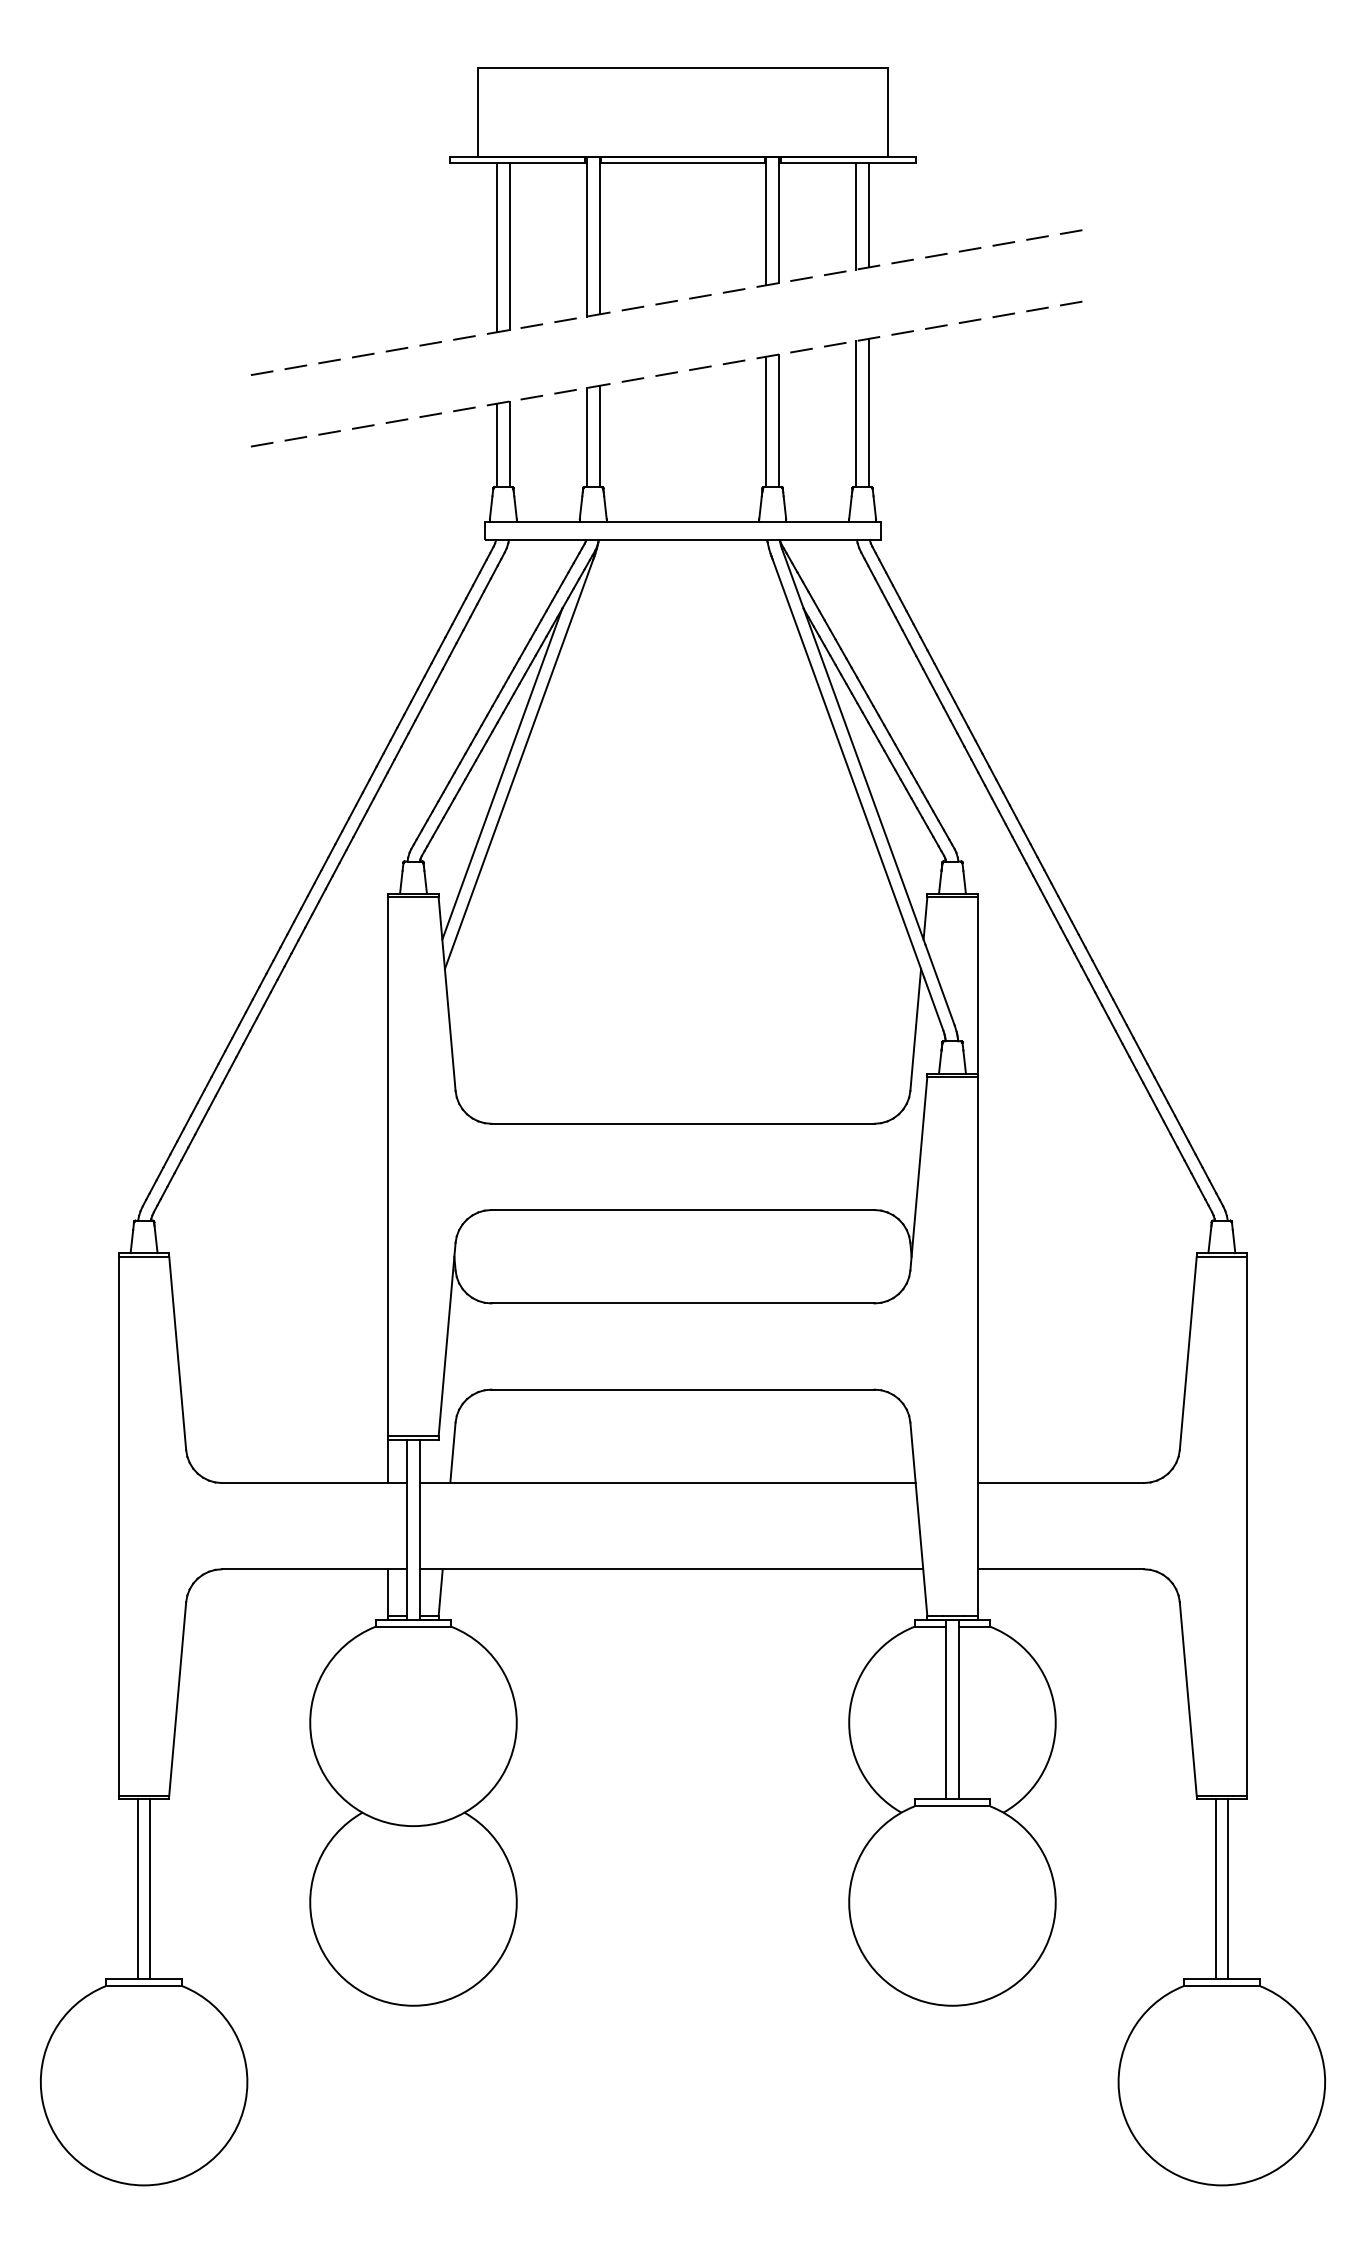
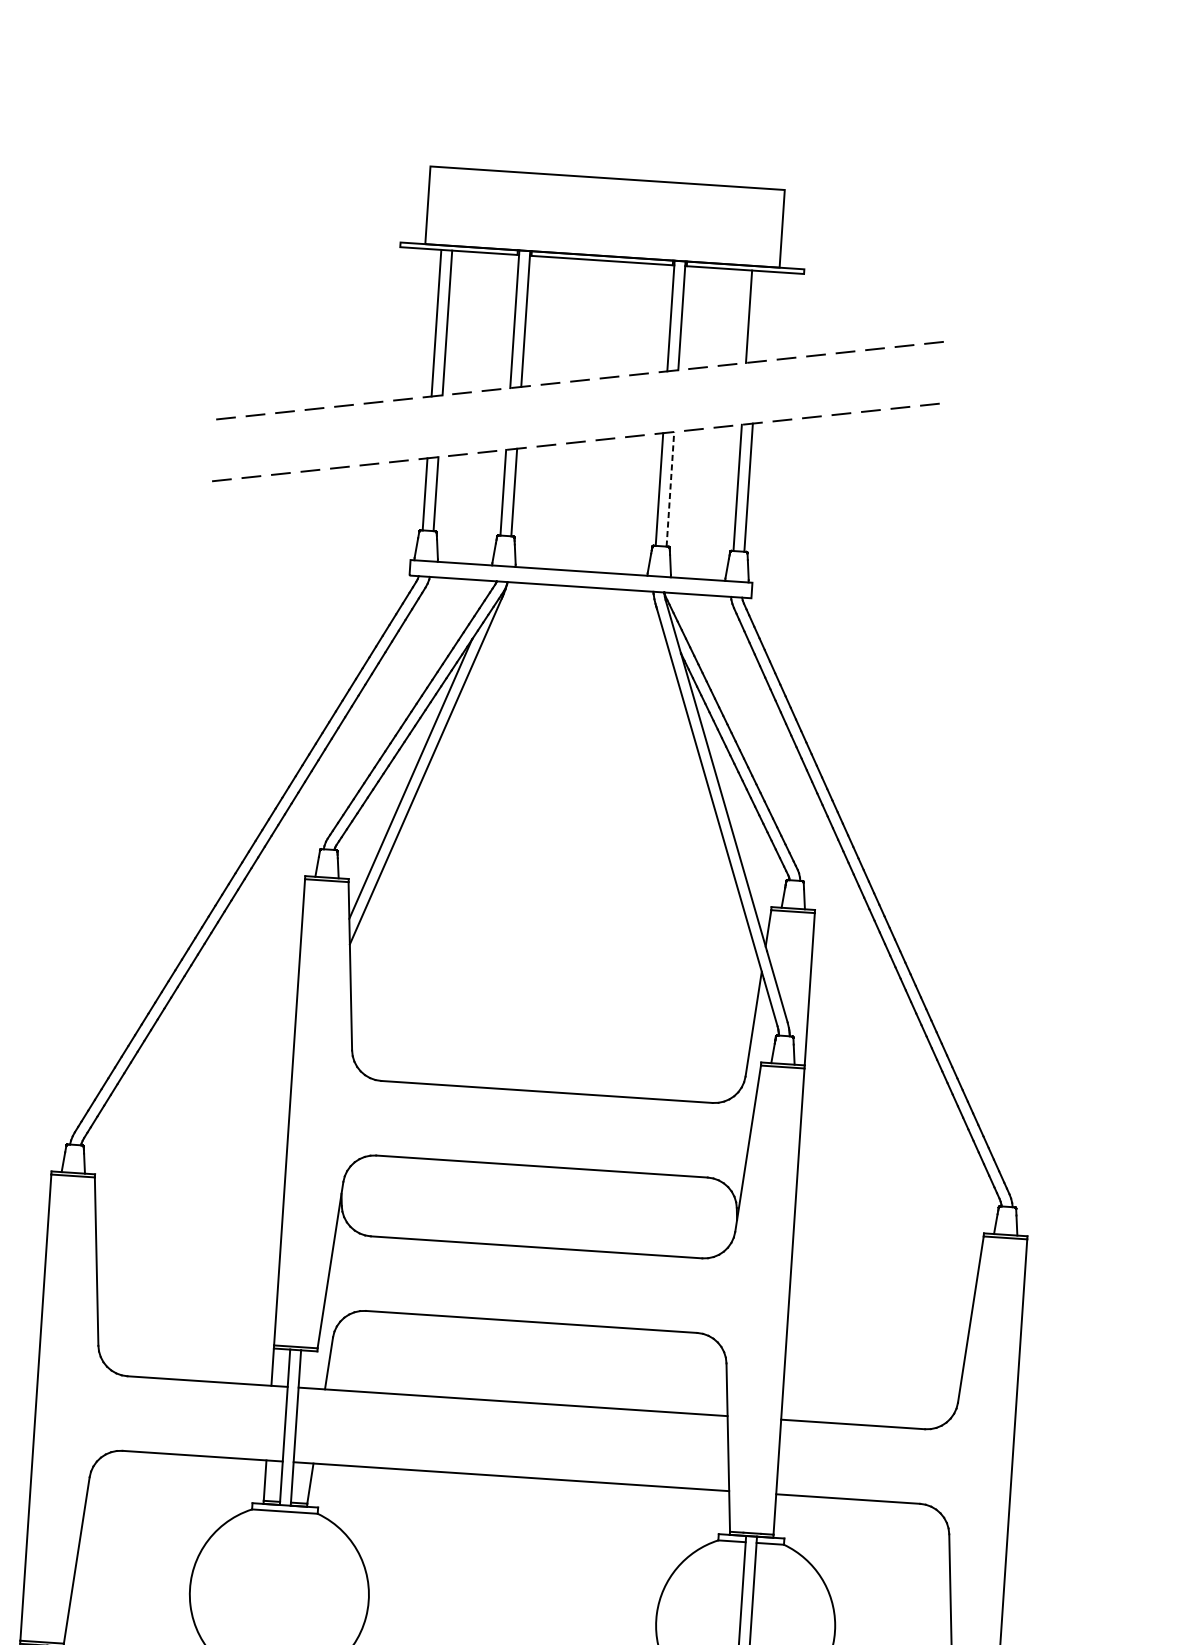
line: (868, 214) -> (759, 315), removed
line: (779, 420) -> (670, 489), solid -> dashed

